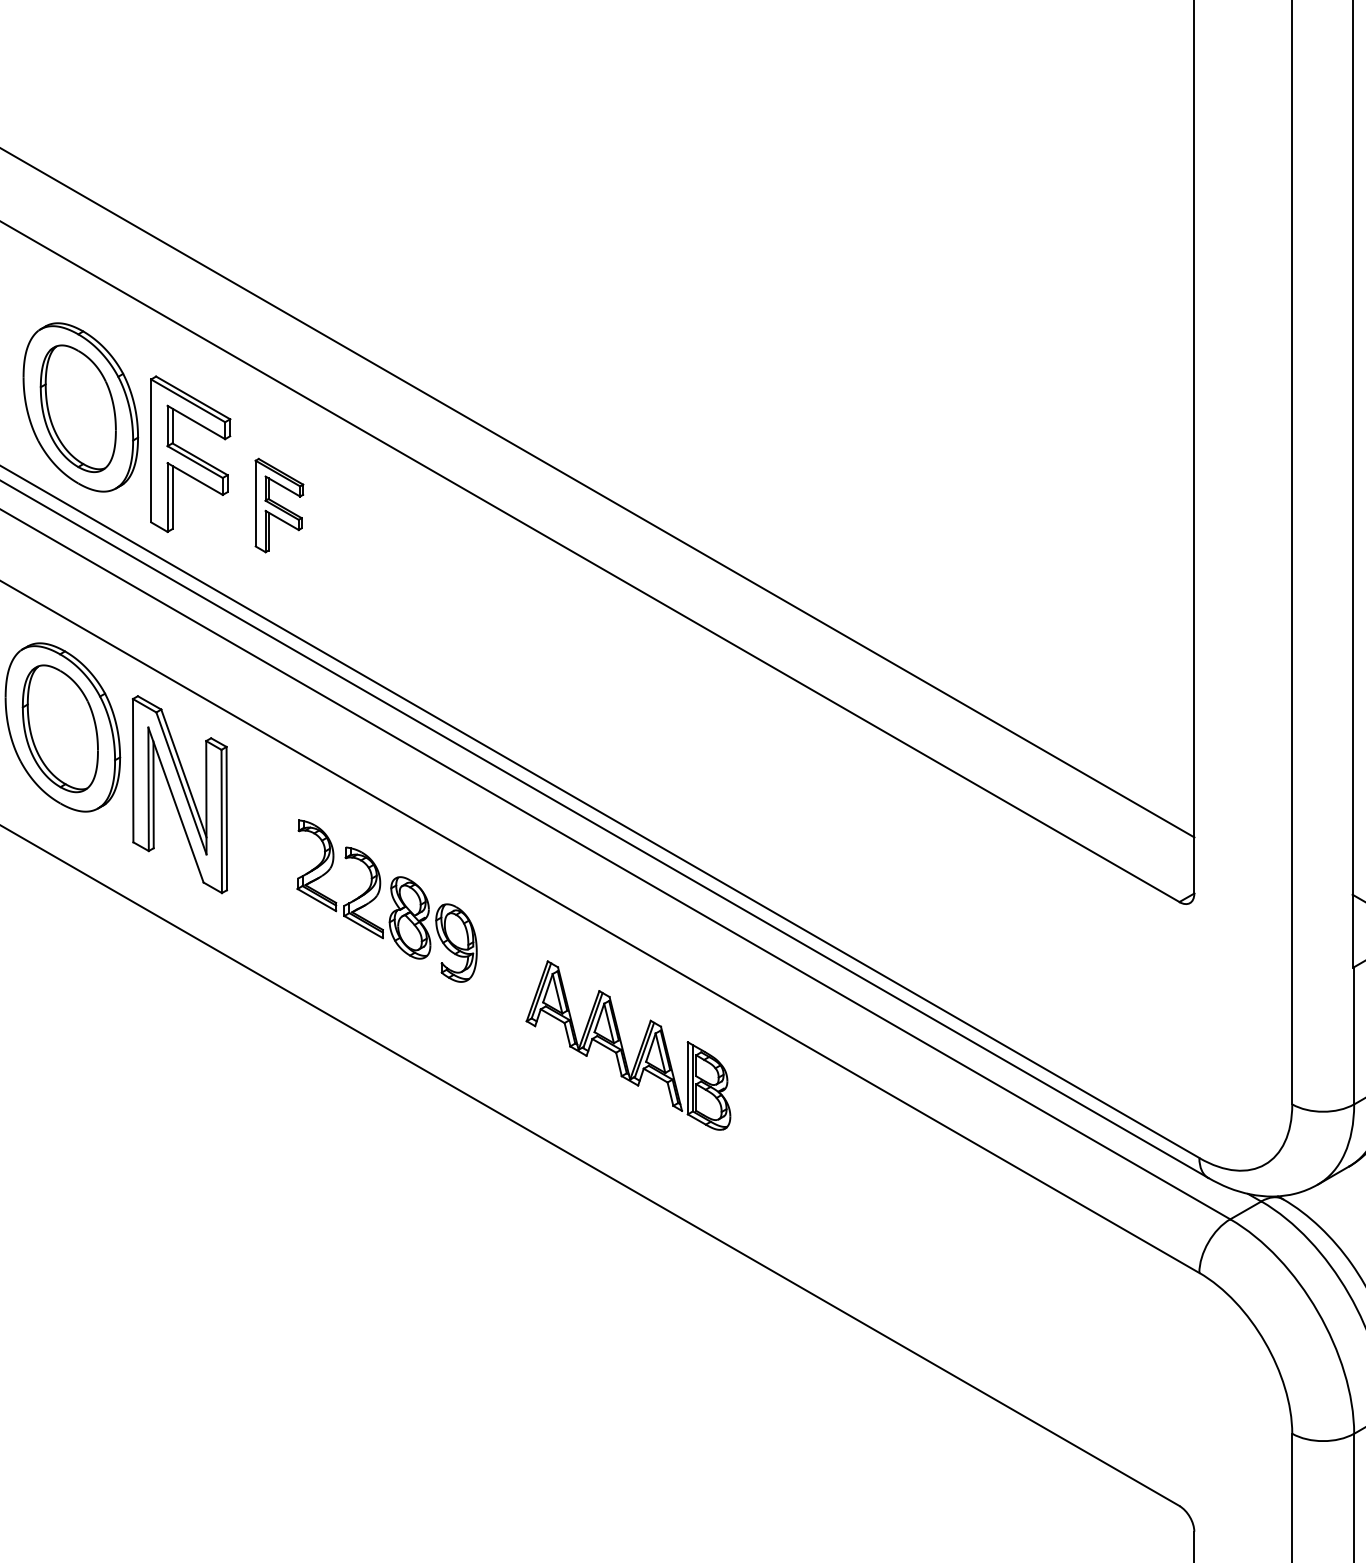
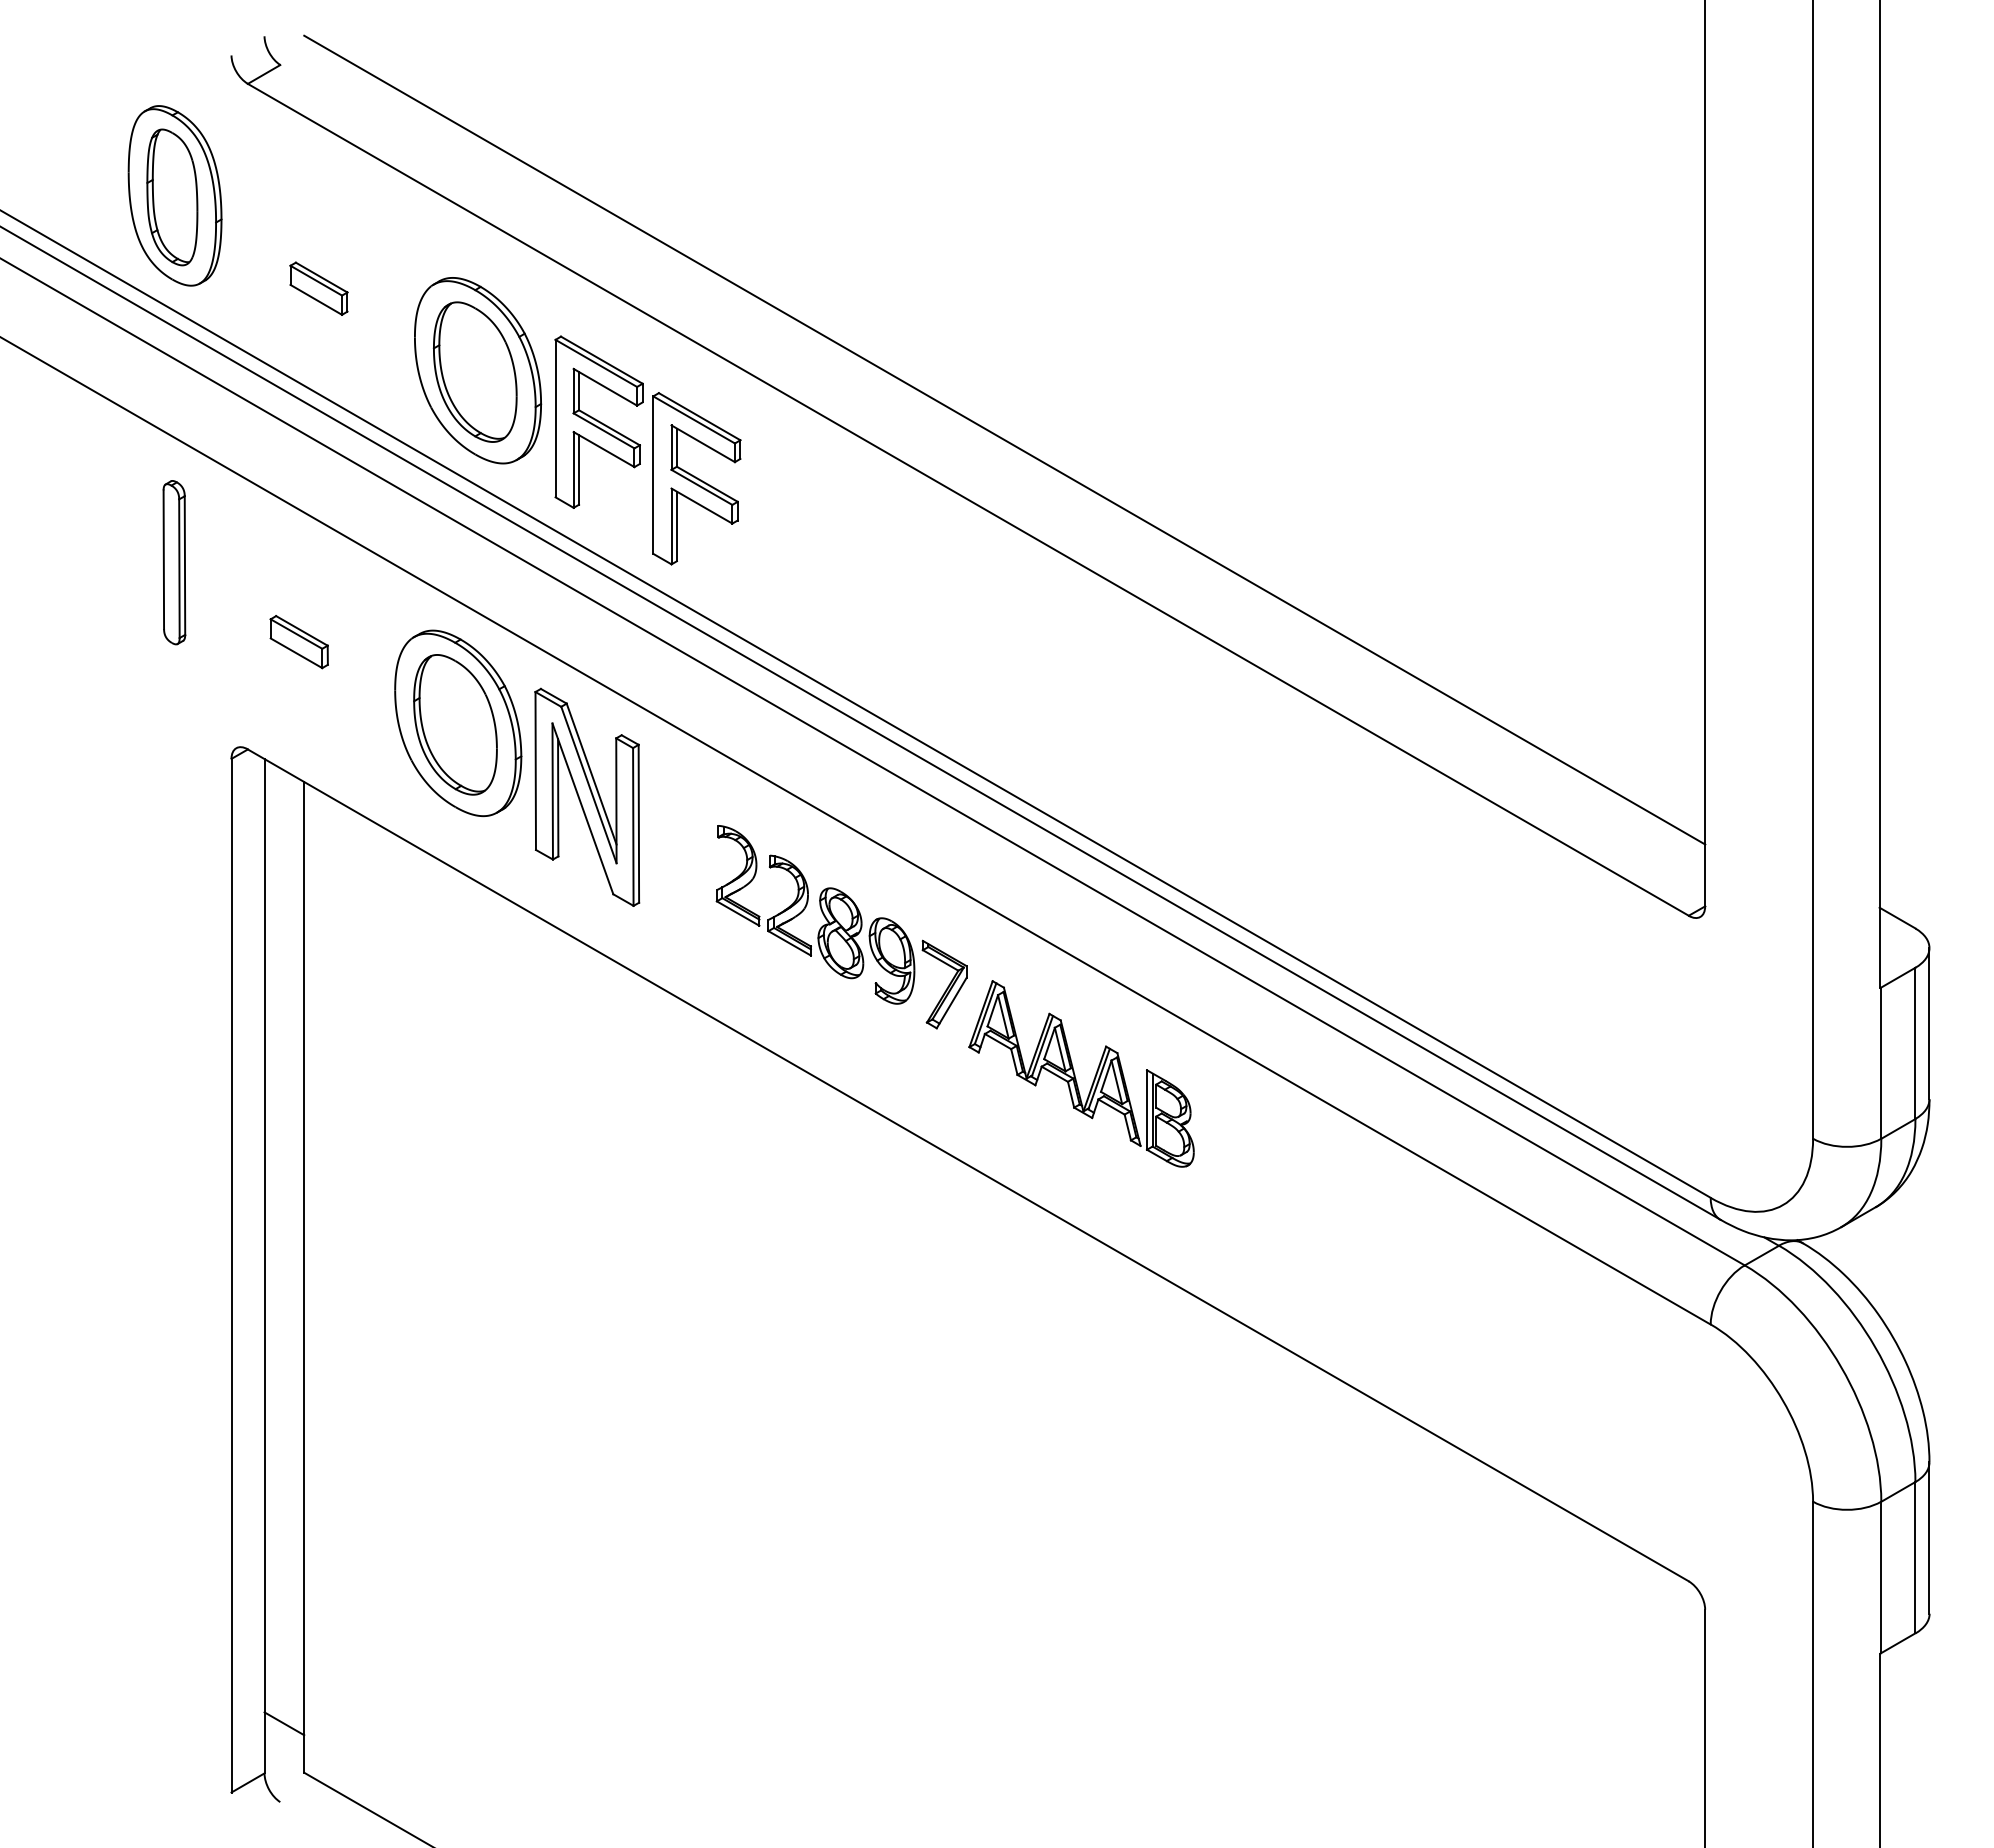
part: (279, 505) -> (696, 478), size x1.67
part: (504, 964) -> (944, 984), added

